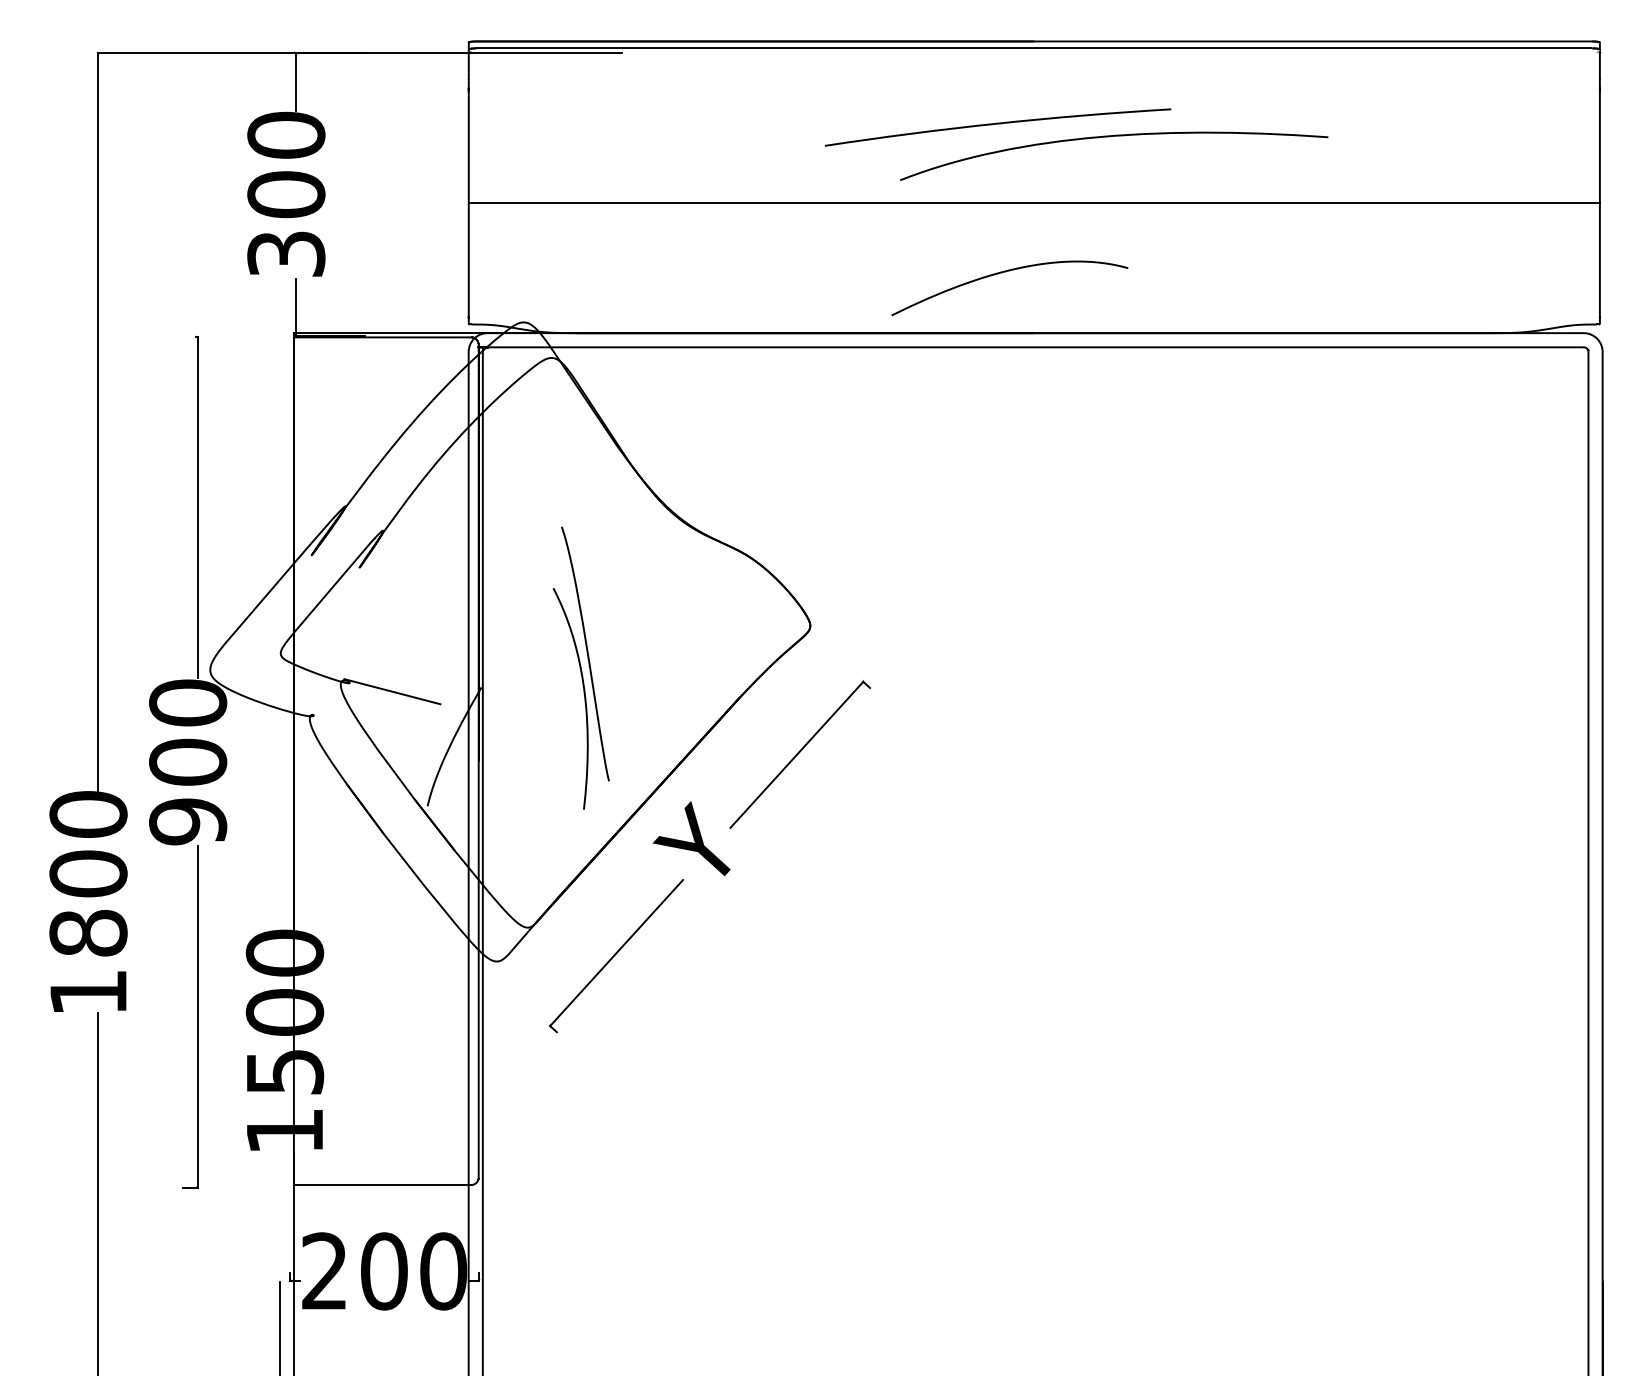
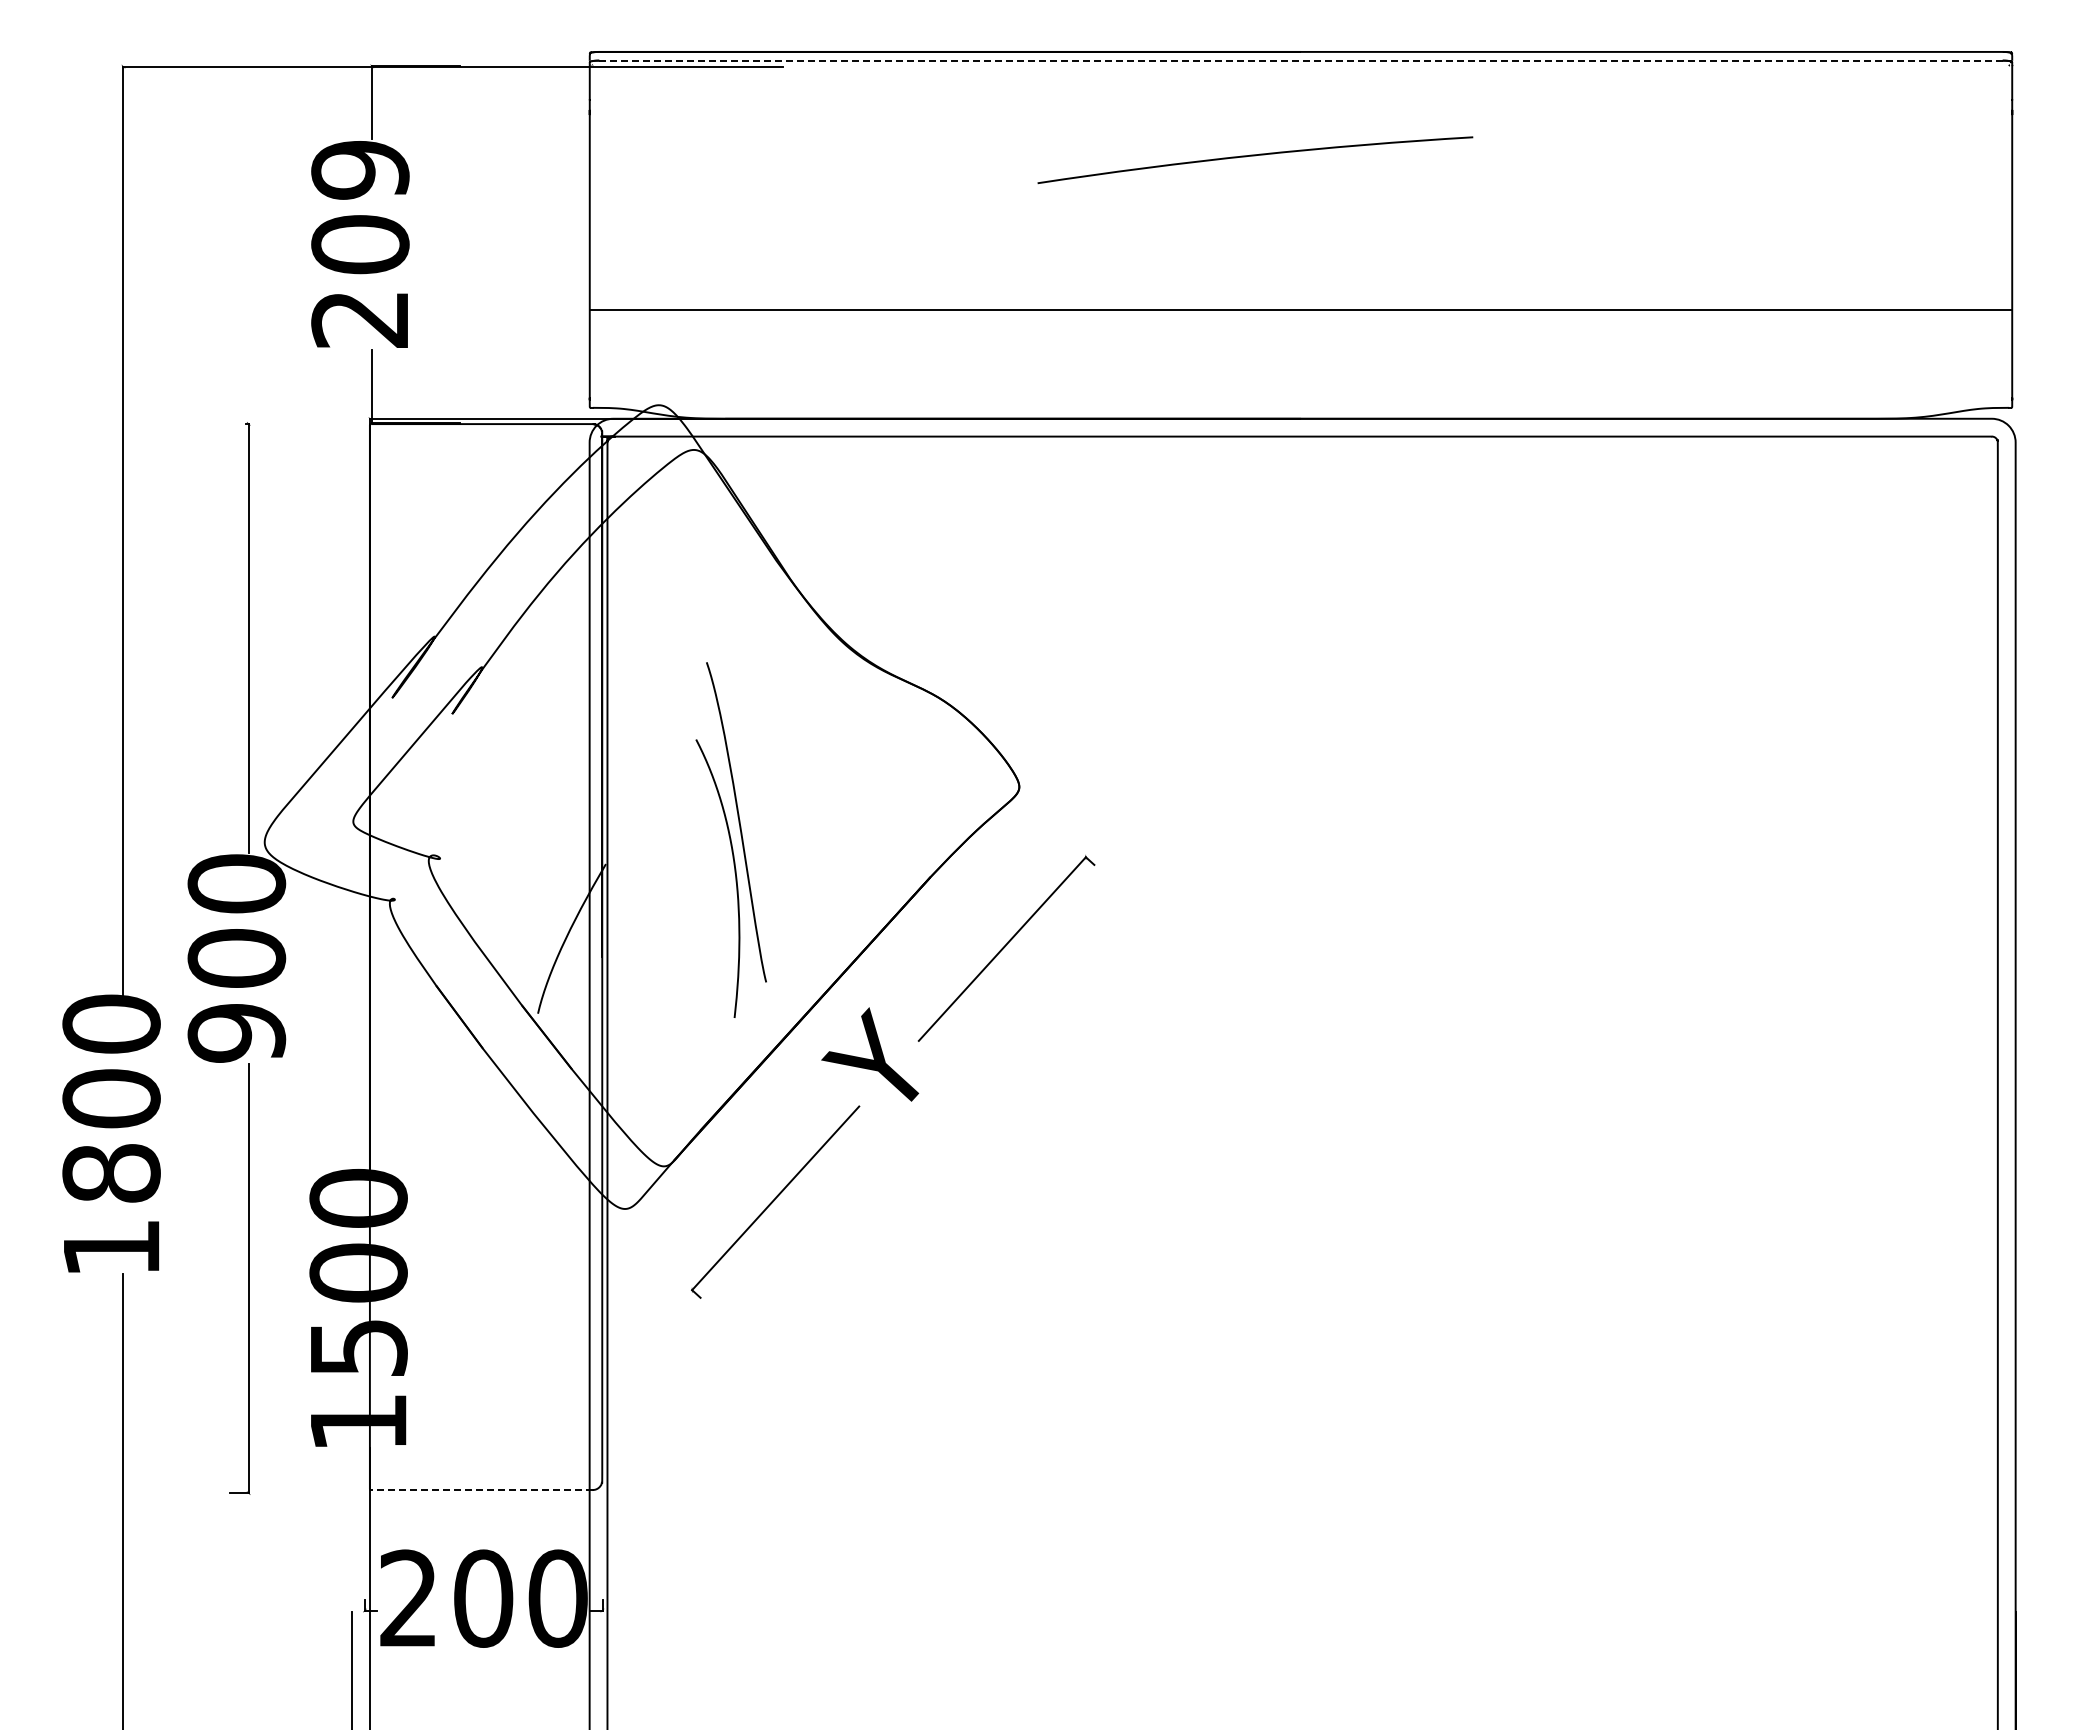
line: (1033, 48) -> (1300, 60), solid -> dashed
curve: (1114, 136) -> (1401, 171), removed
text: (286, 193) -> (360, 243), 300 -> 209
line: (1033, 203) -> (1300, 309), moved
curve: (1005, 272) -> (1264, 342), removed
line: (392, 691) -> (493, 869), removed
line: (381, 1185) -> (480, 1490), solid -> dashed

